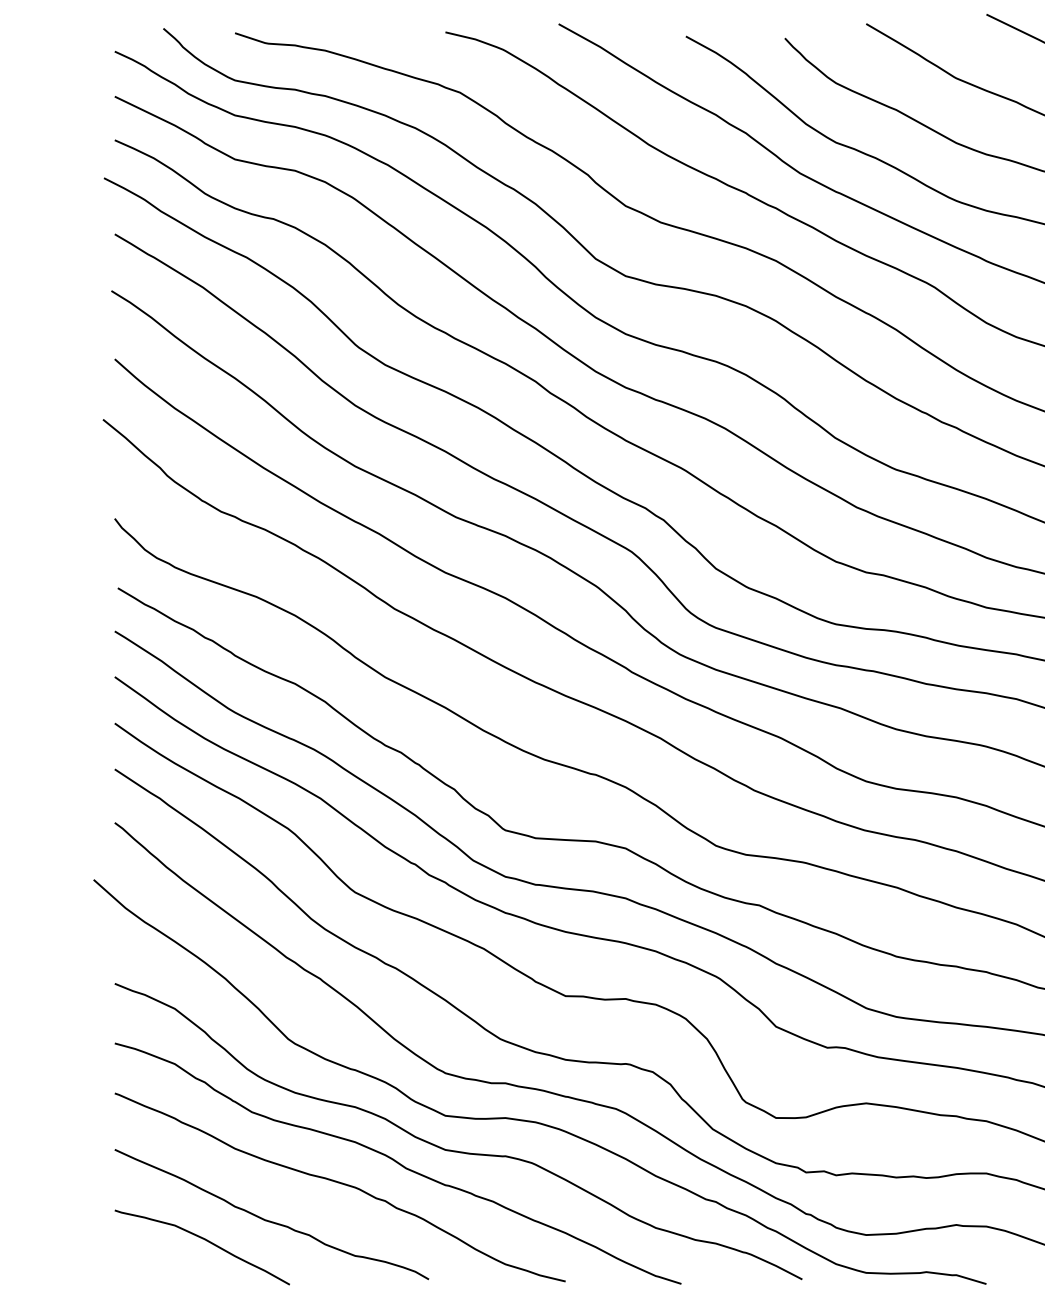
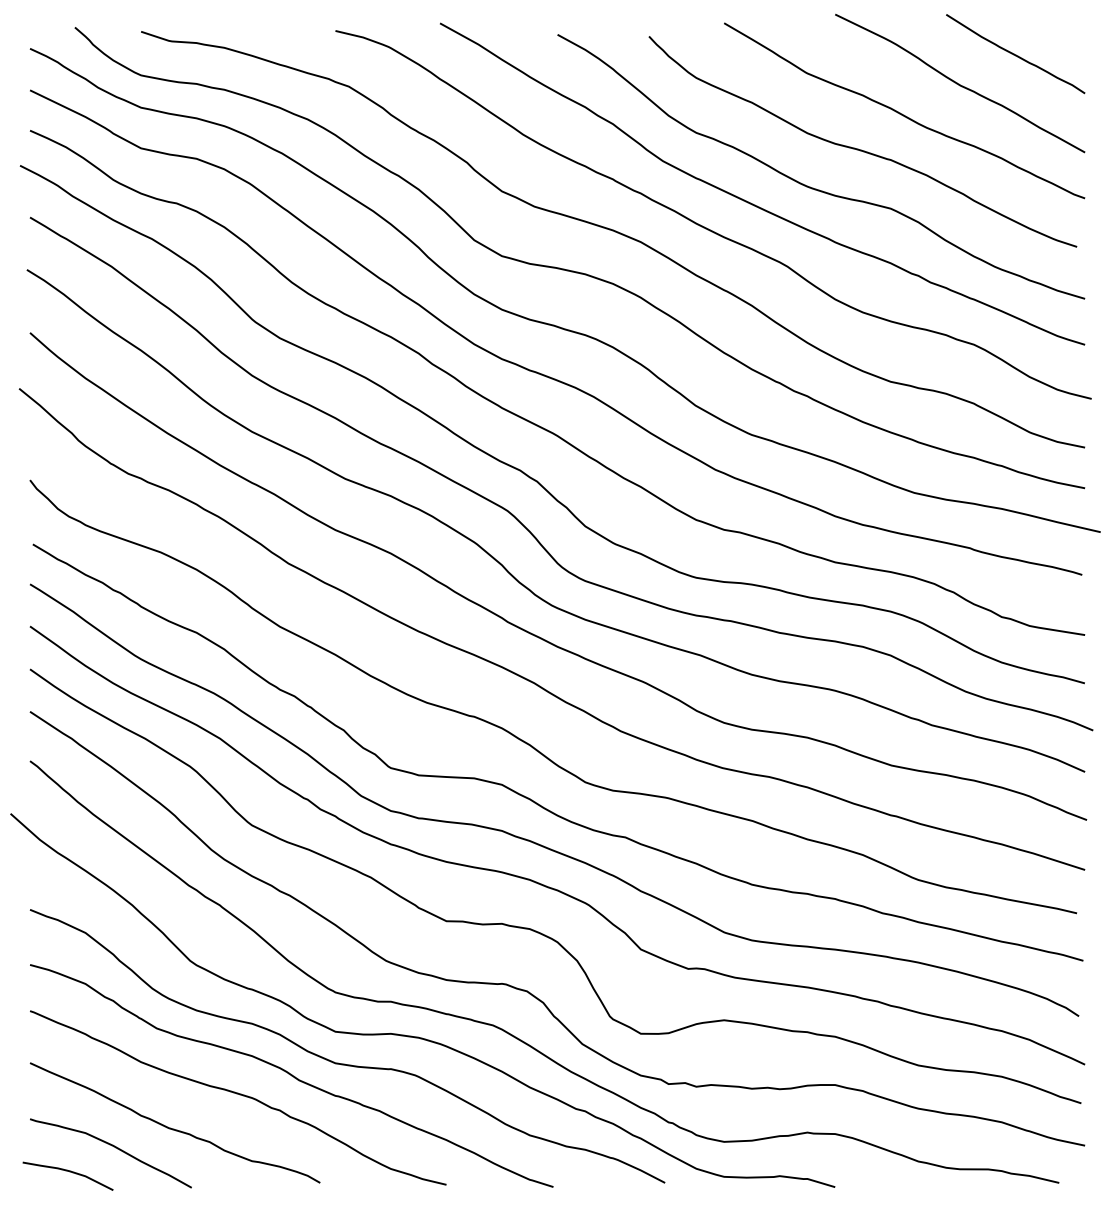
curve: (157, 1268) -> (69, 1172), added

